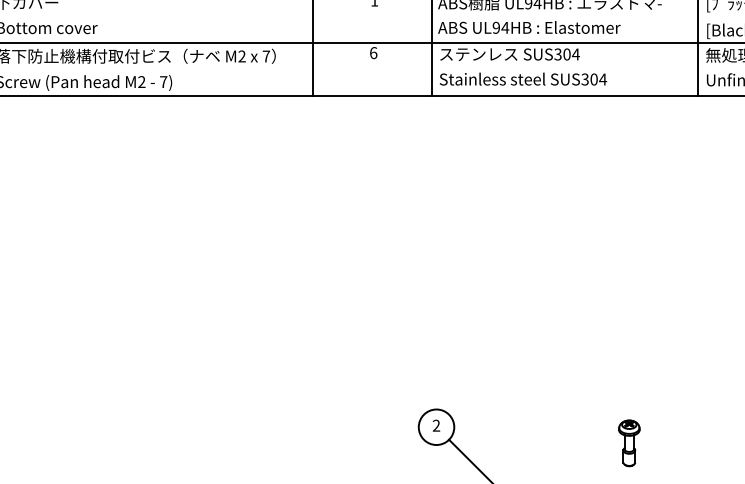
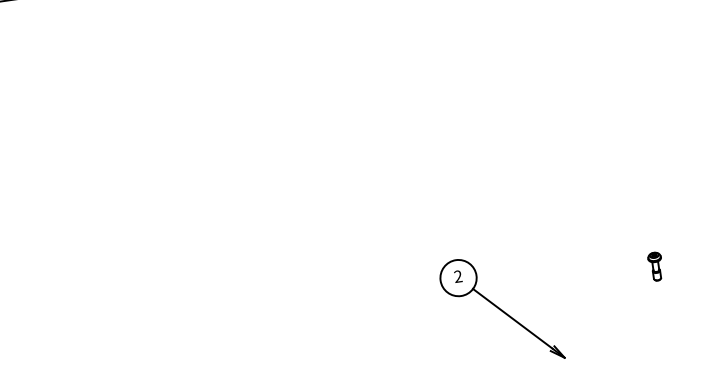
part: (629, 443) -> (655, 266), size x0.6

